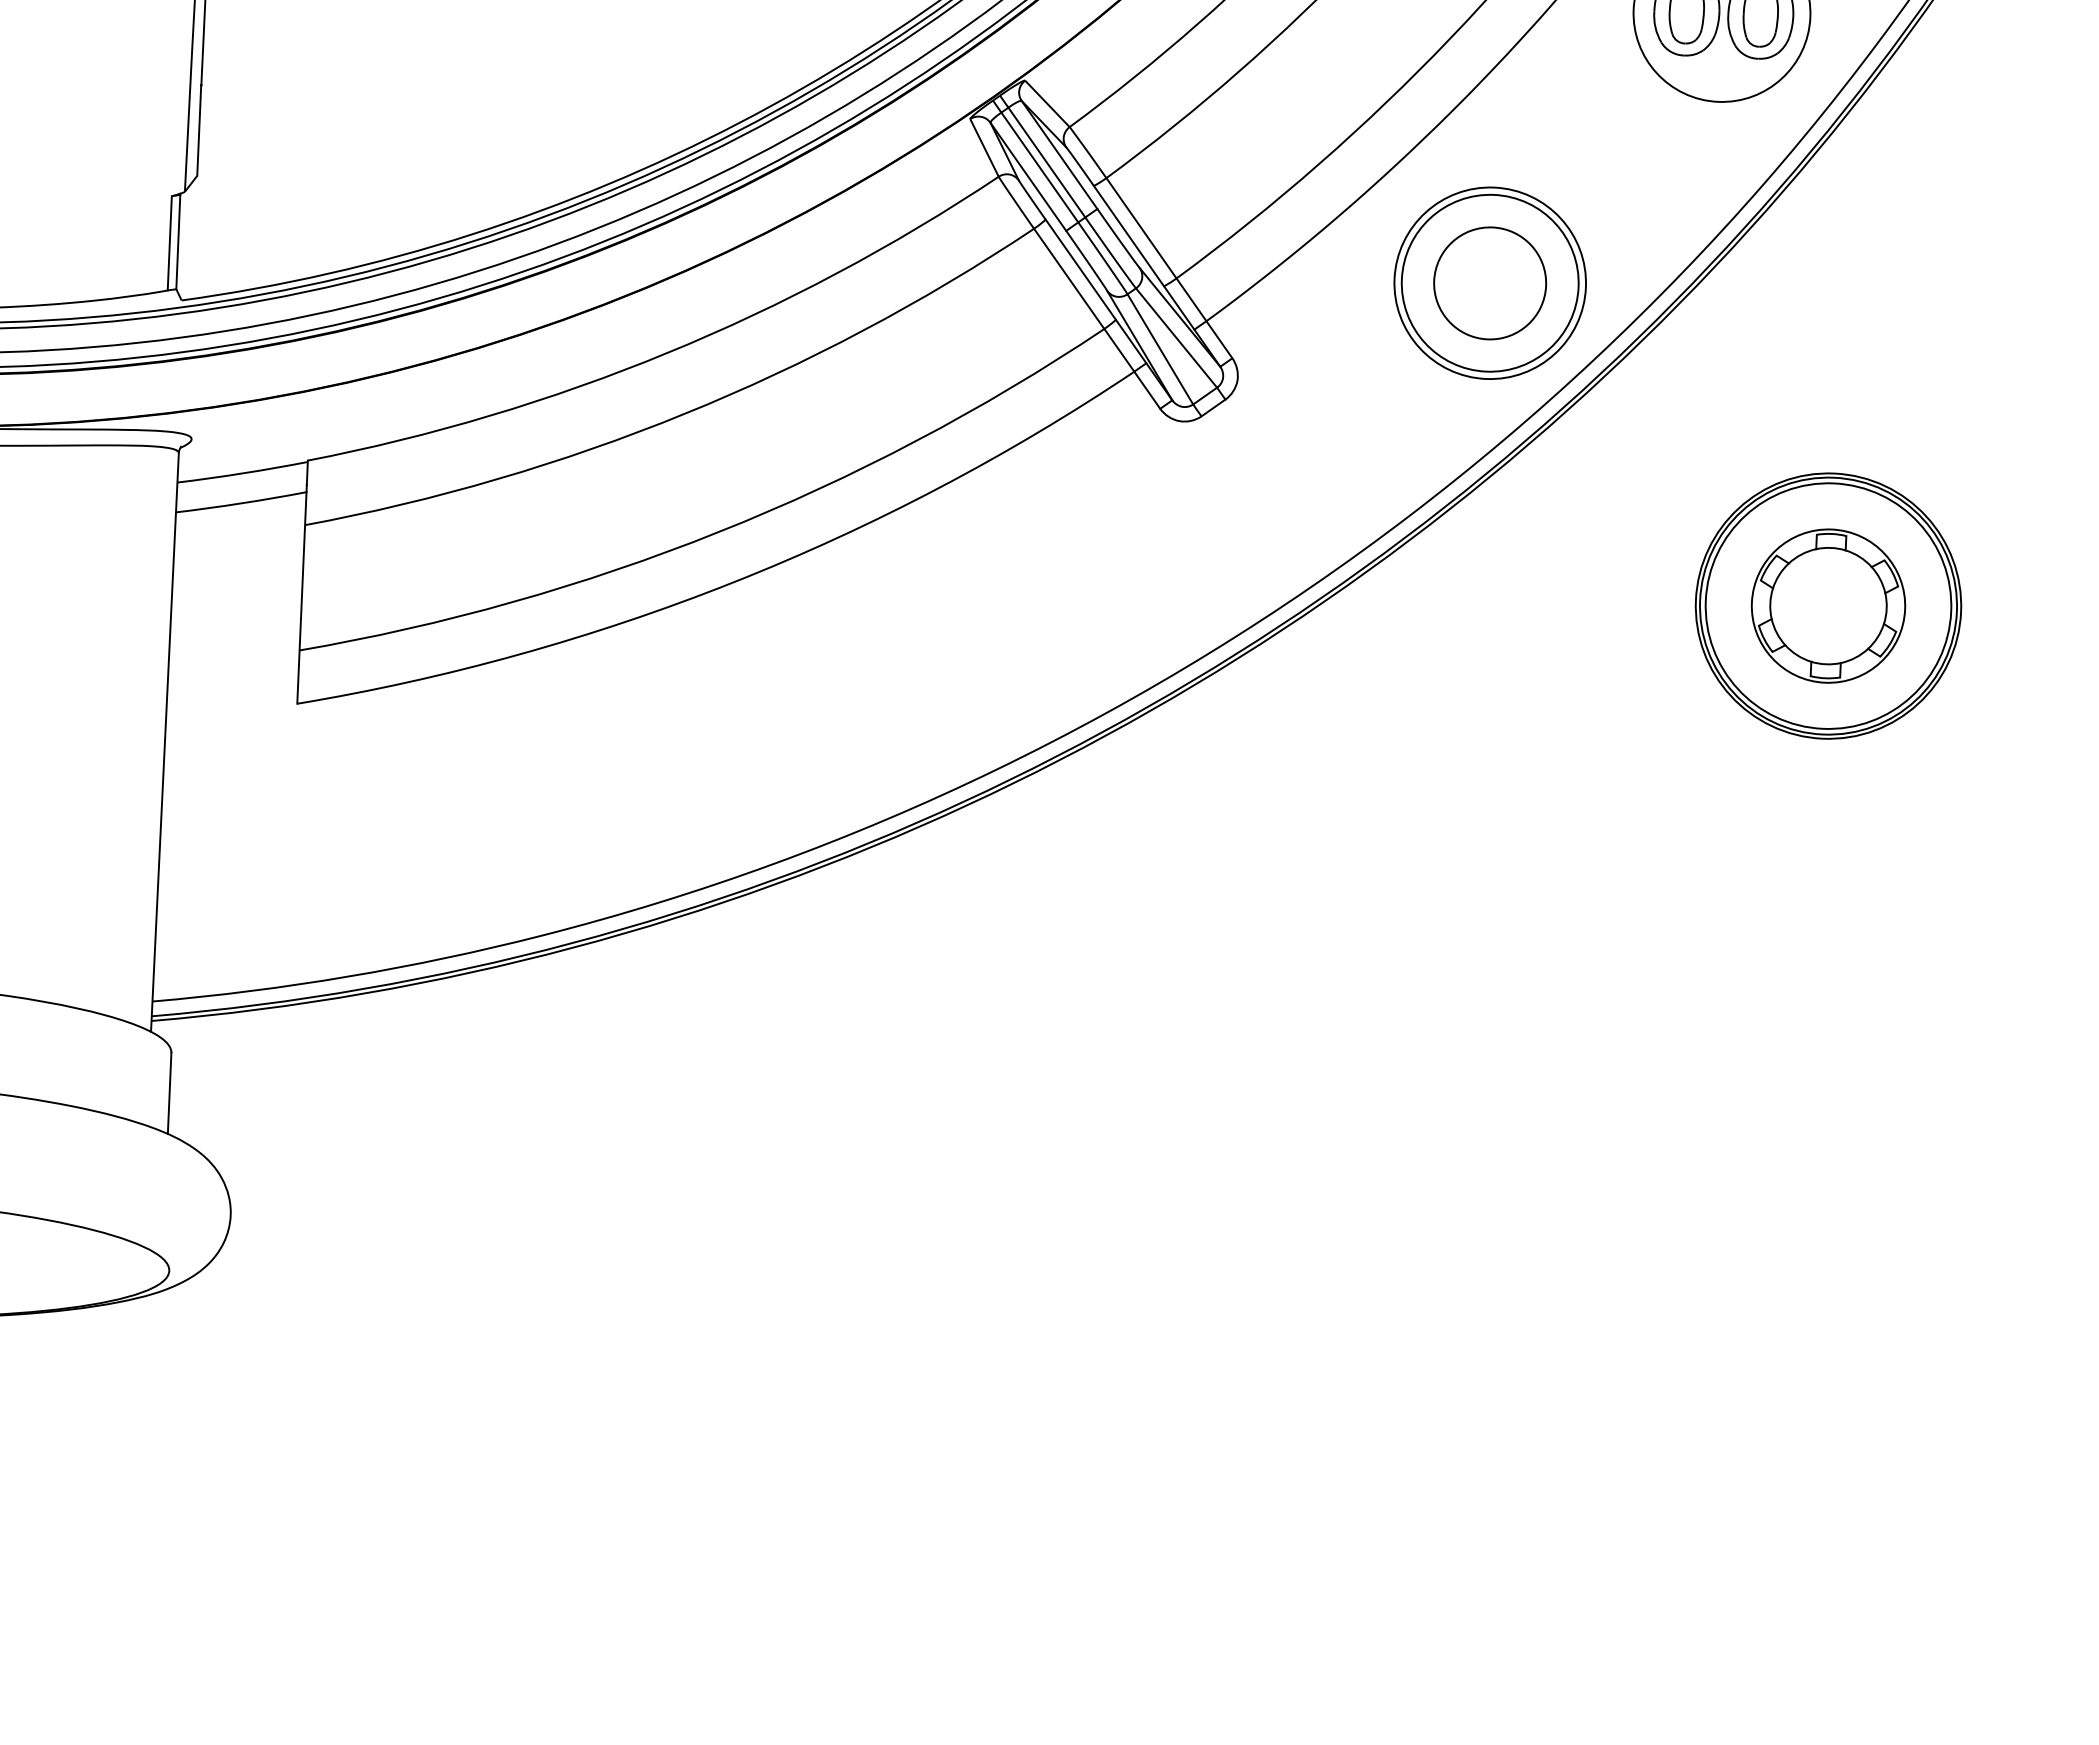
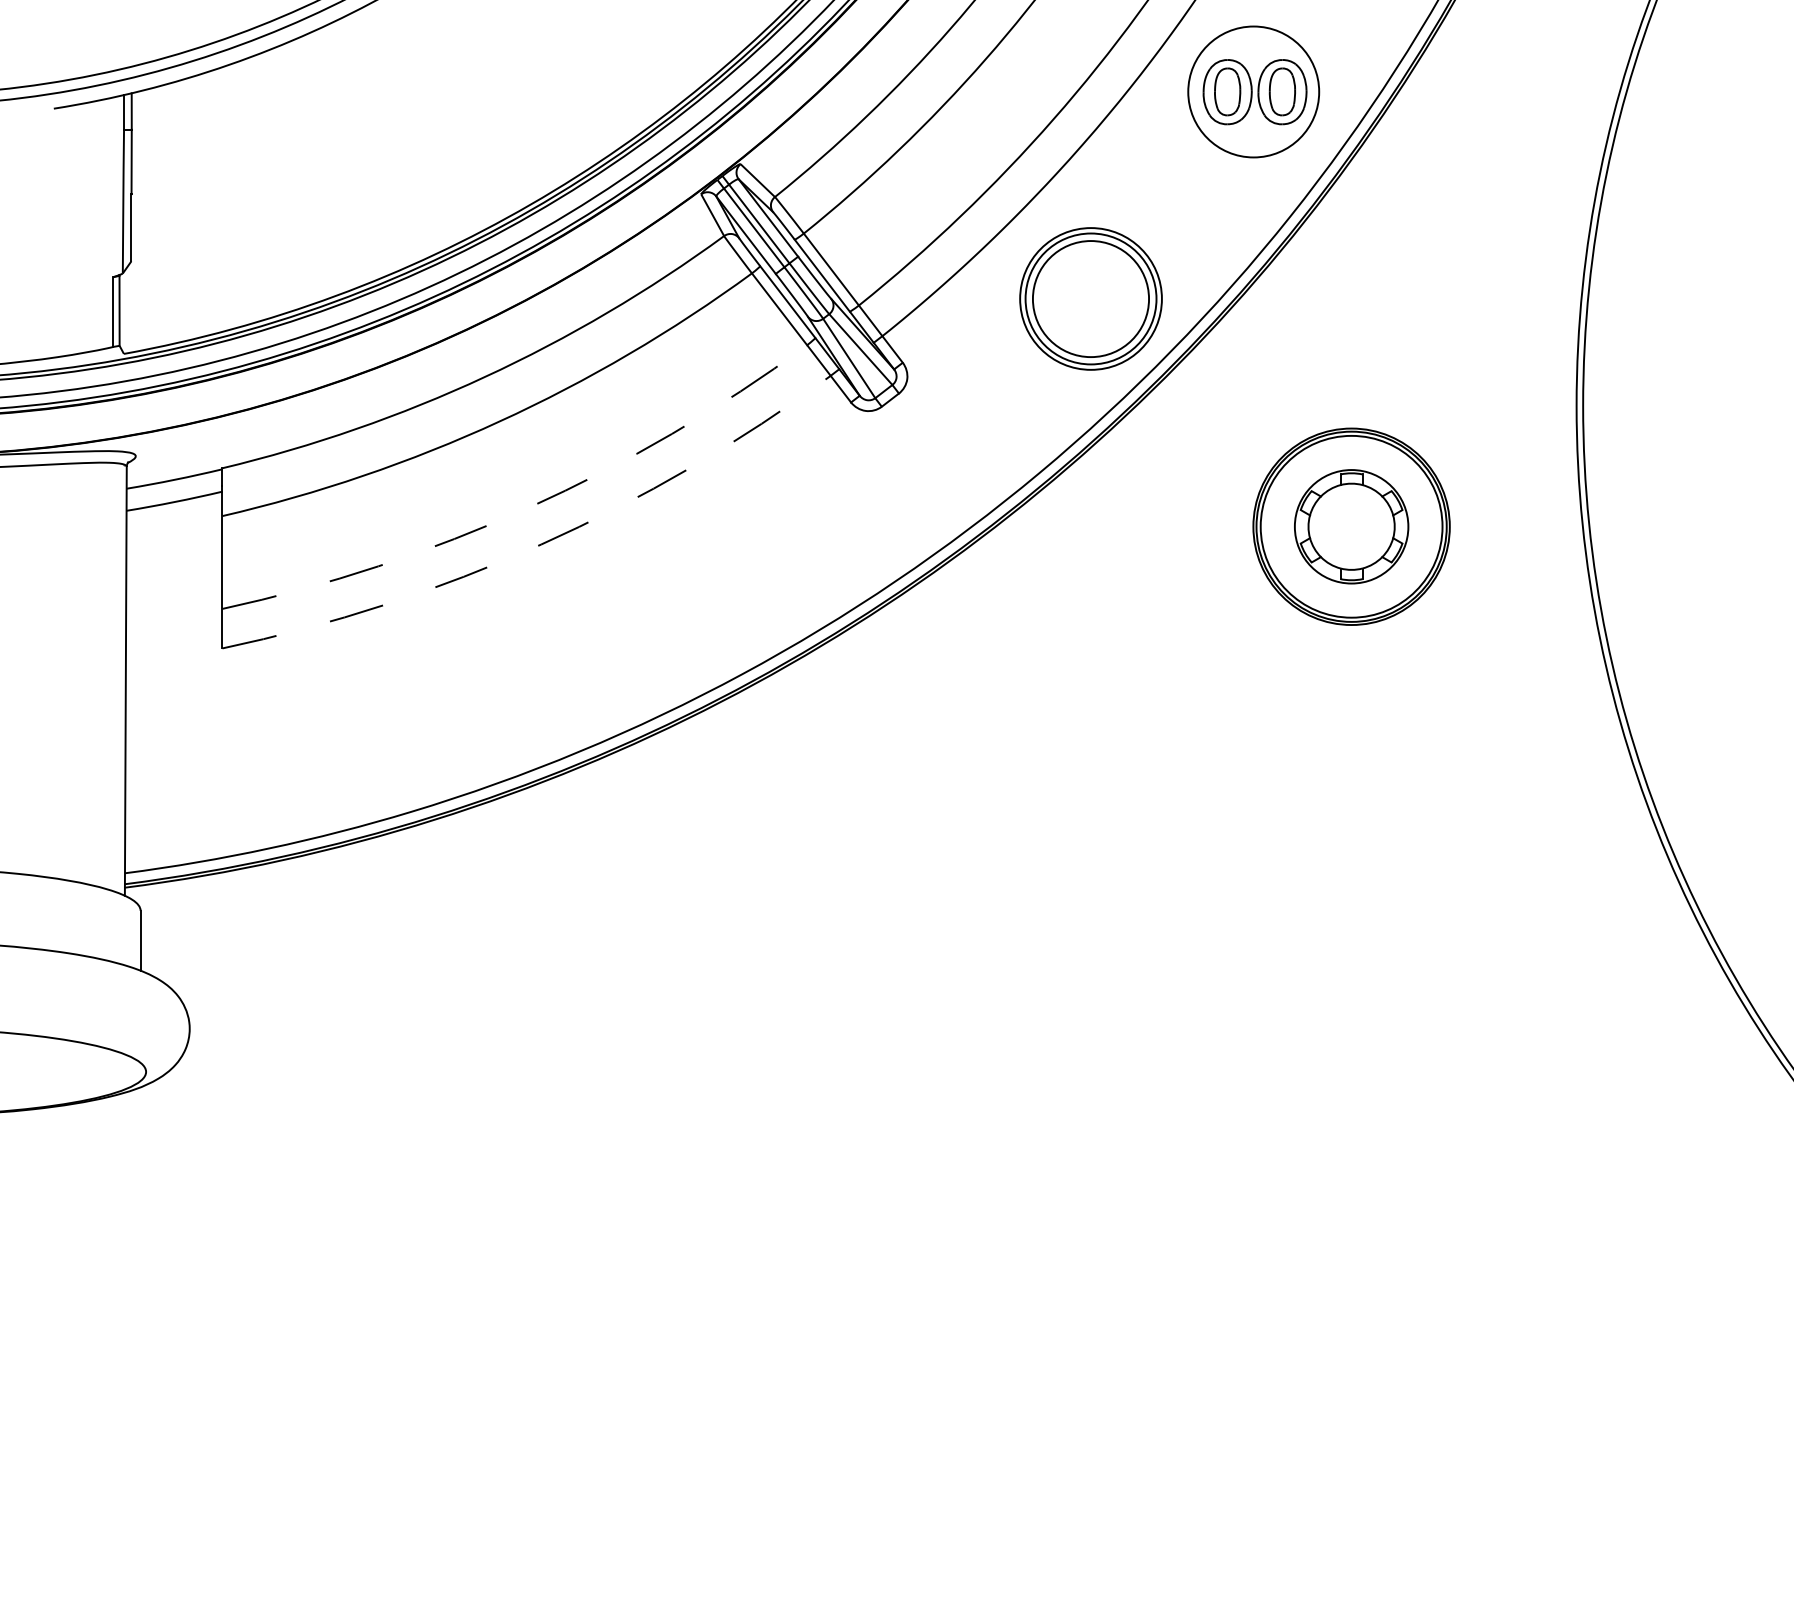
circle: (1489, 282) -> (1090, 298), size x1.4
arc: (718, 531) -> (528, 507), solid -> dashed
arc: (734, 582) -> (541, 544), solid -> dashed

